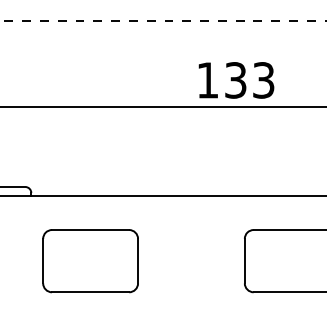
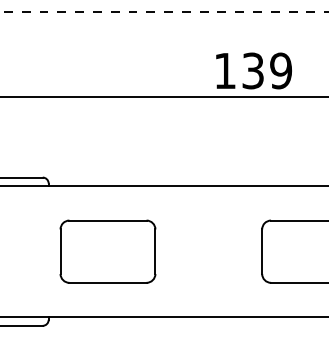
text: (264, 79) -> (281, 70), 133 -> 139

